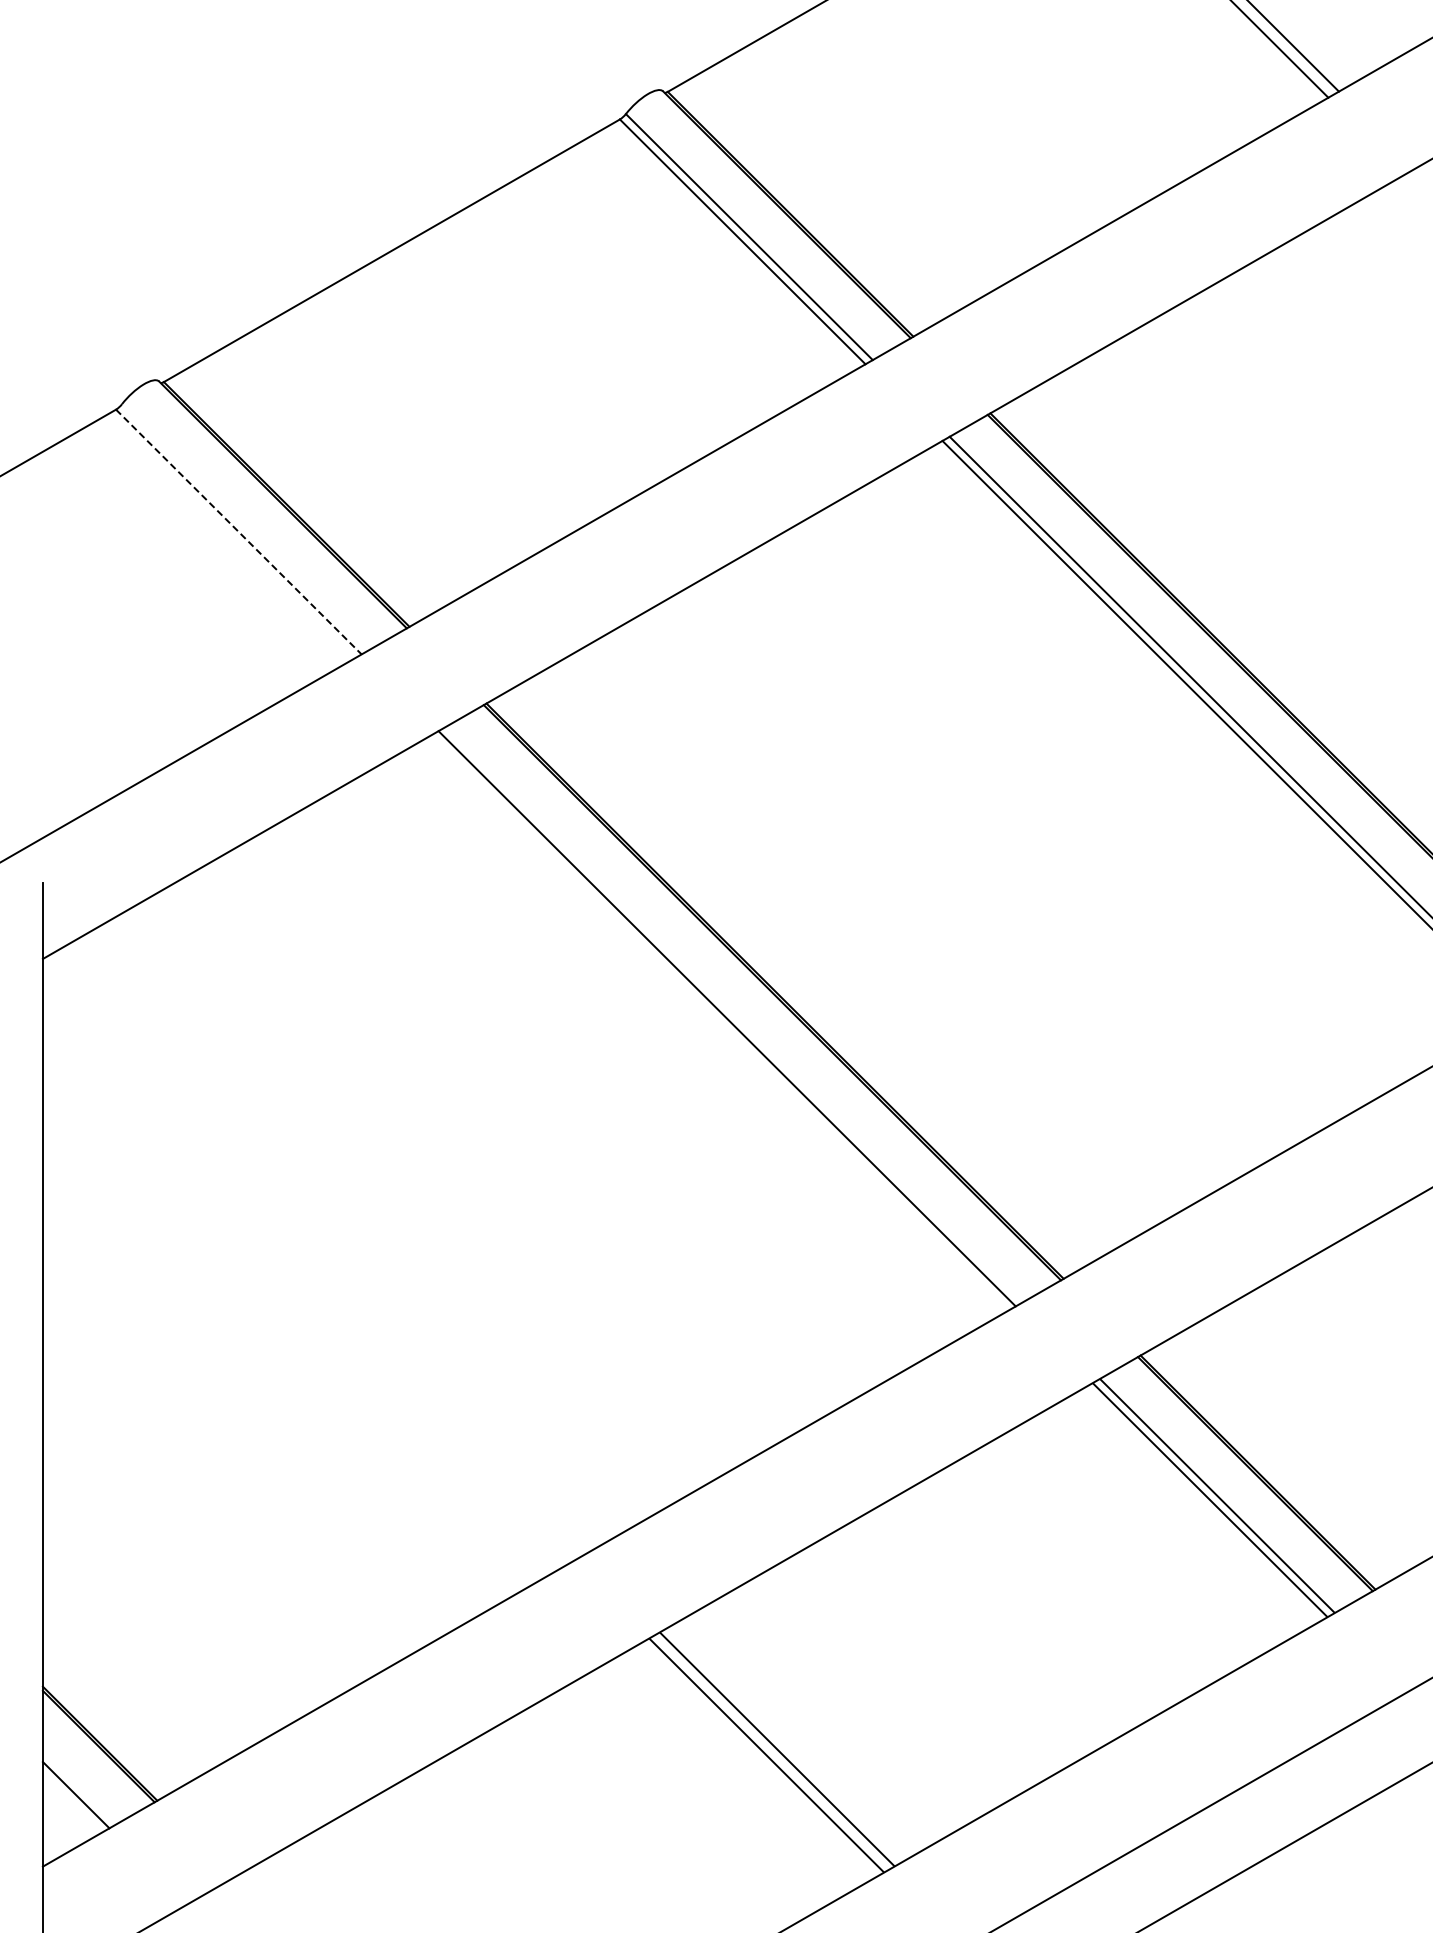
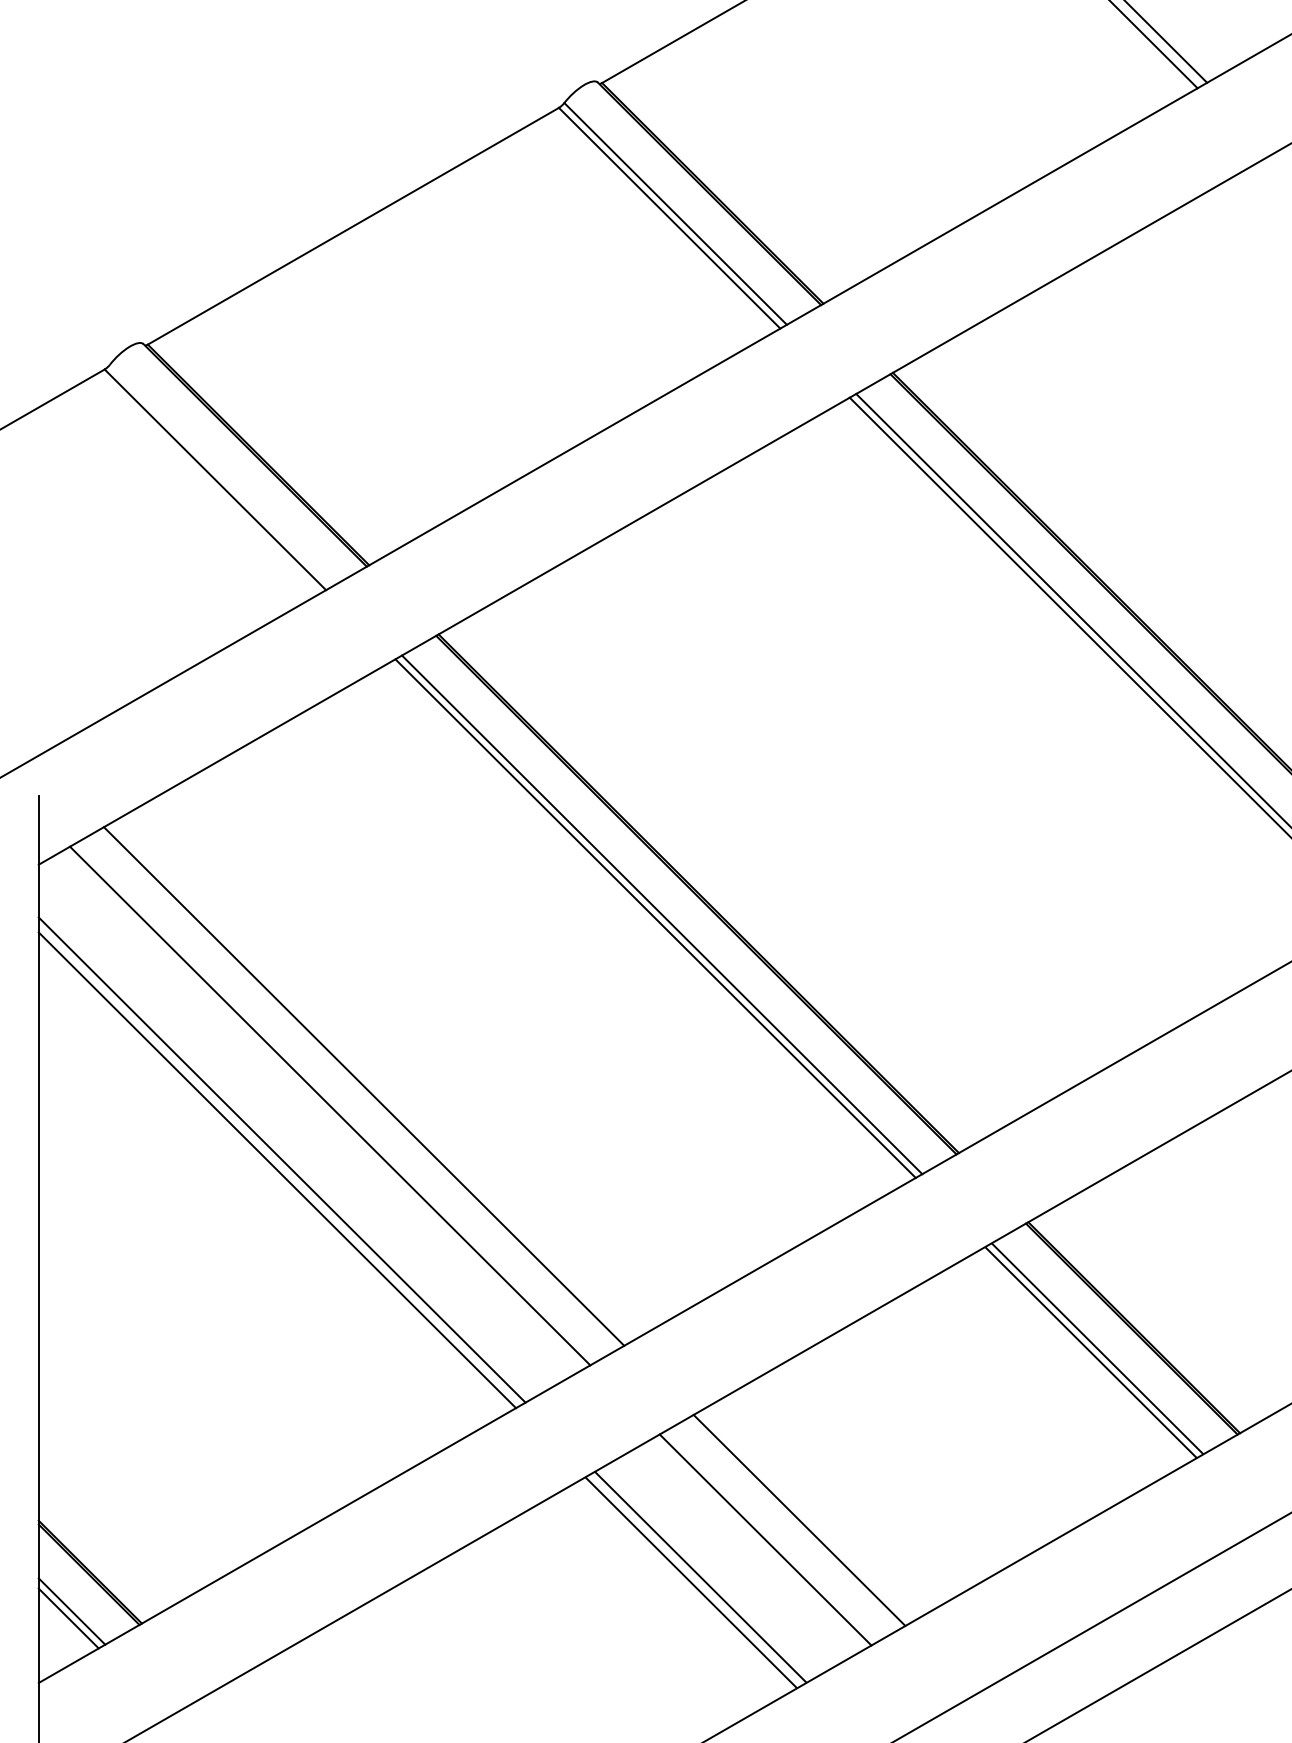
line: (239, 532) -> (215, 480), dashed -> solid
line: (734, 1014) -> (662, 914), added
line: (403, 1204) -> (363, 1086), added
line: (365, 1226) -> (329, 1105), added
line: (312, 1286) -> (281, 1159), added
line: (307, 1297) -> (277, 1169), added
line: (886, 1686) -> (799, 1520), added
line: (848, 1708) -> (764, 1540), added
line: (79, 1787) -> (71, 1611), added

